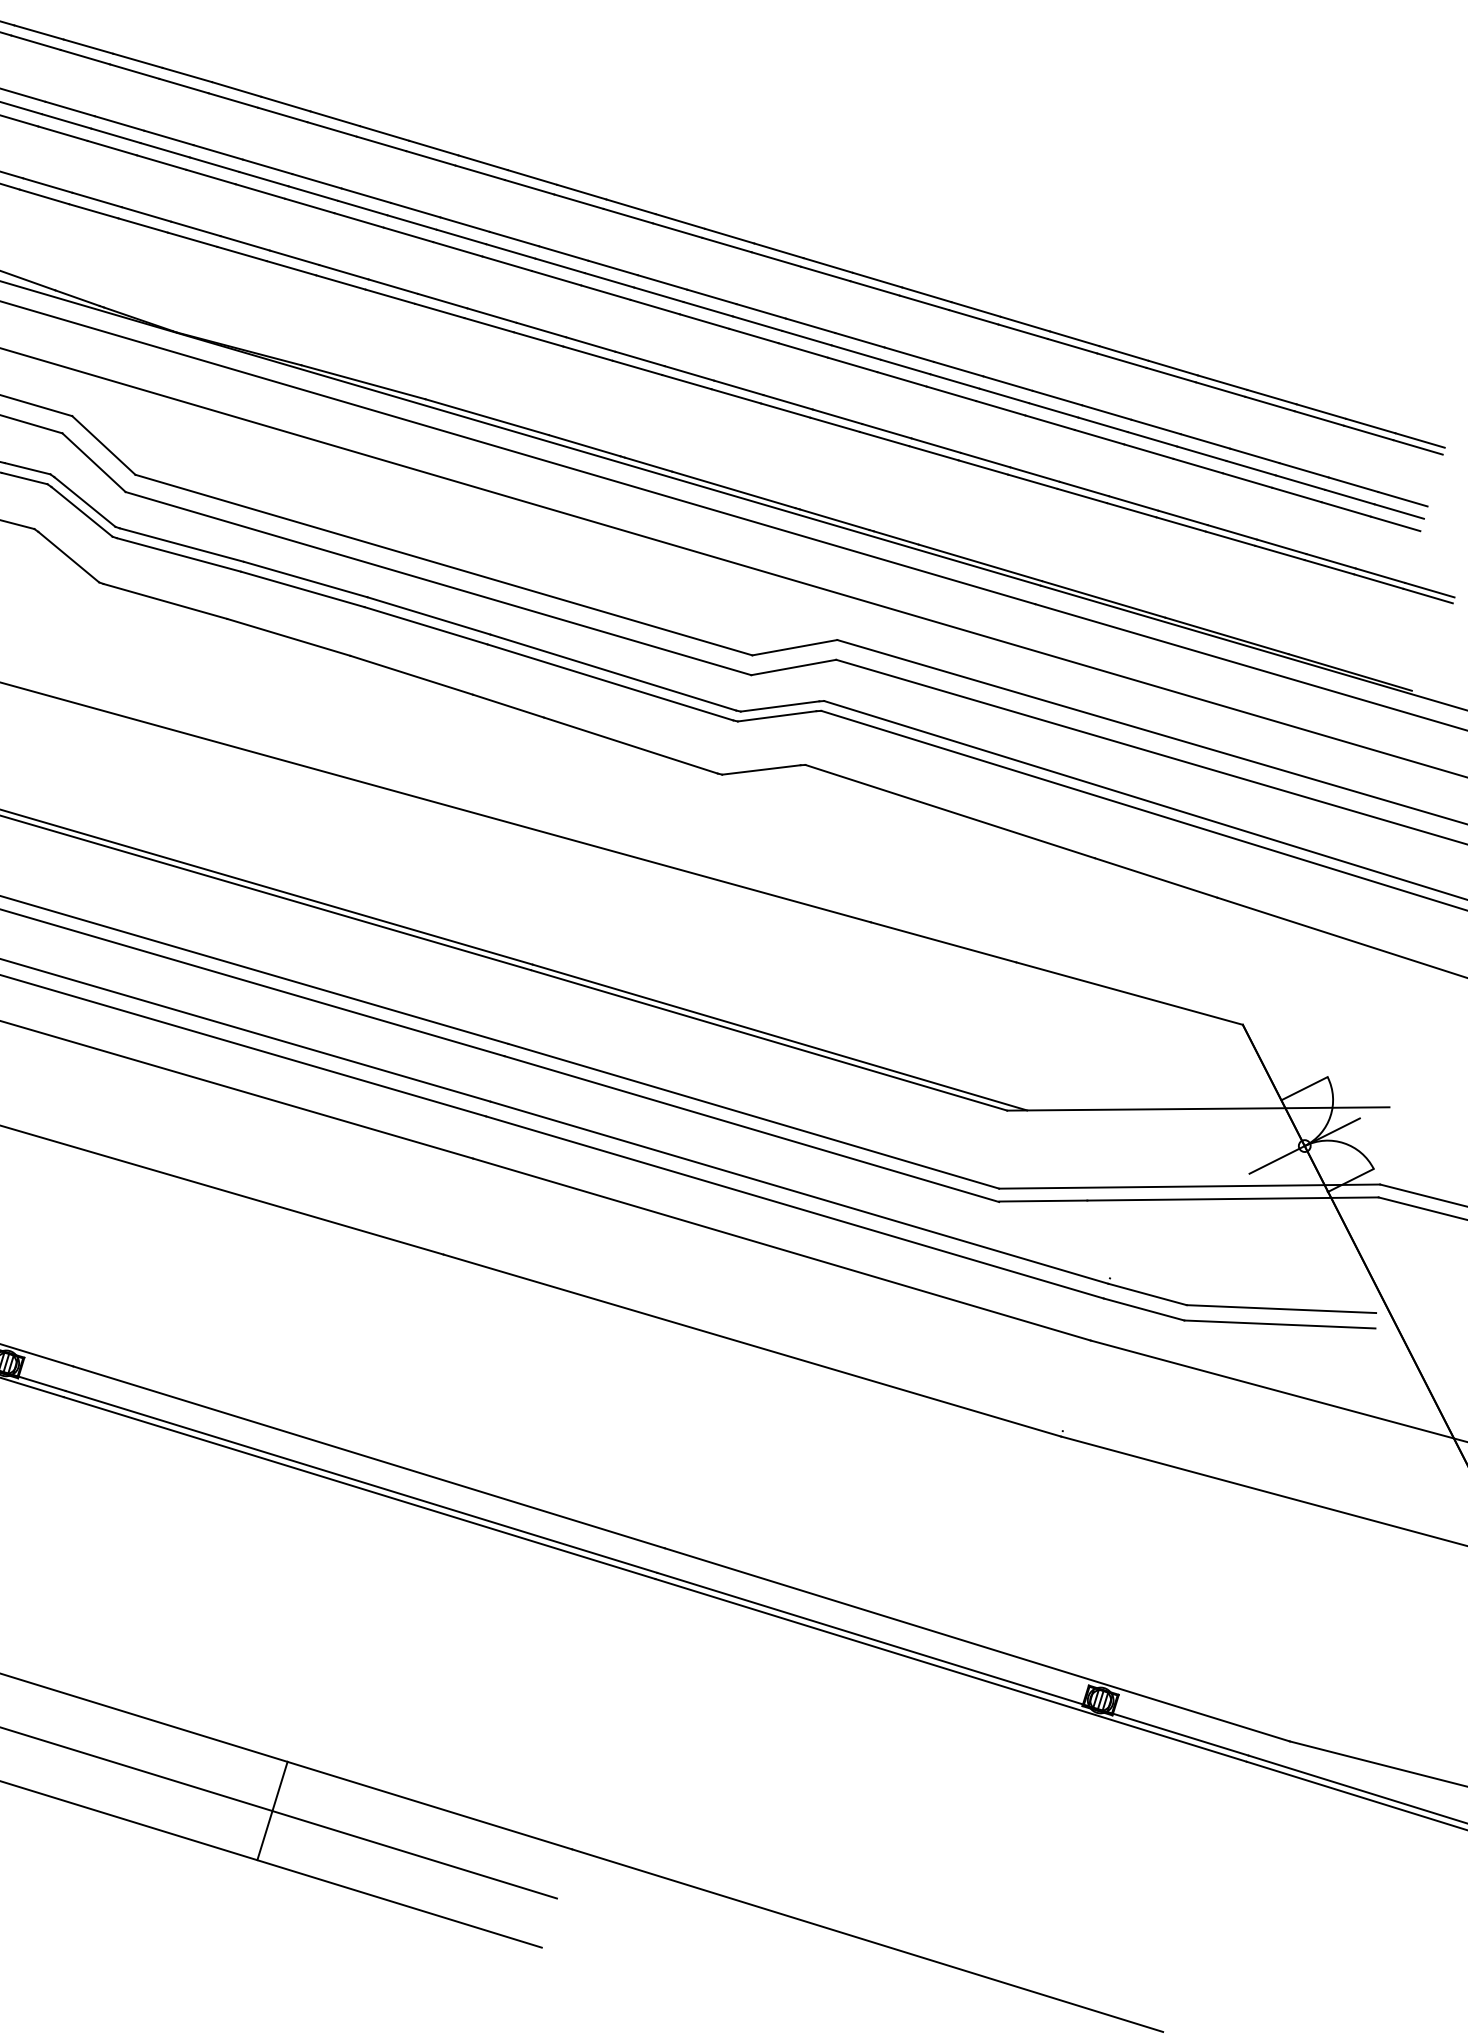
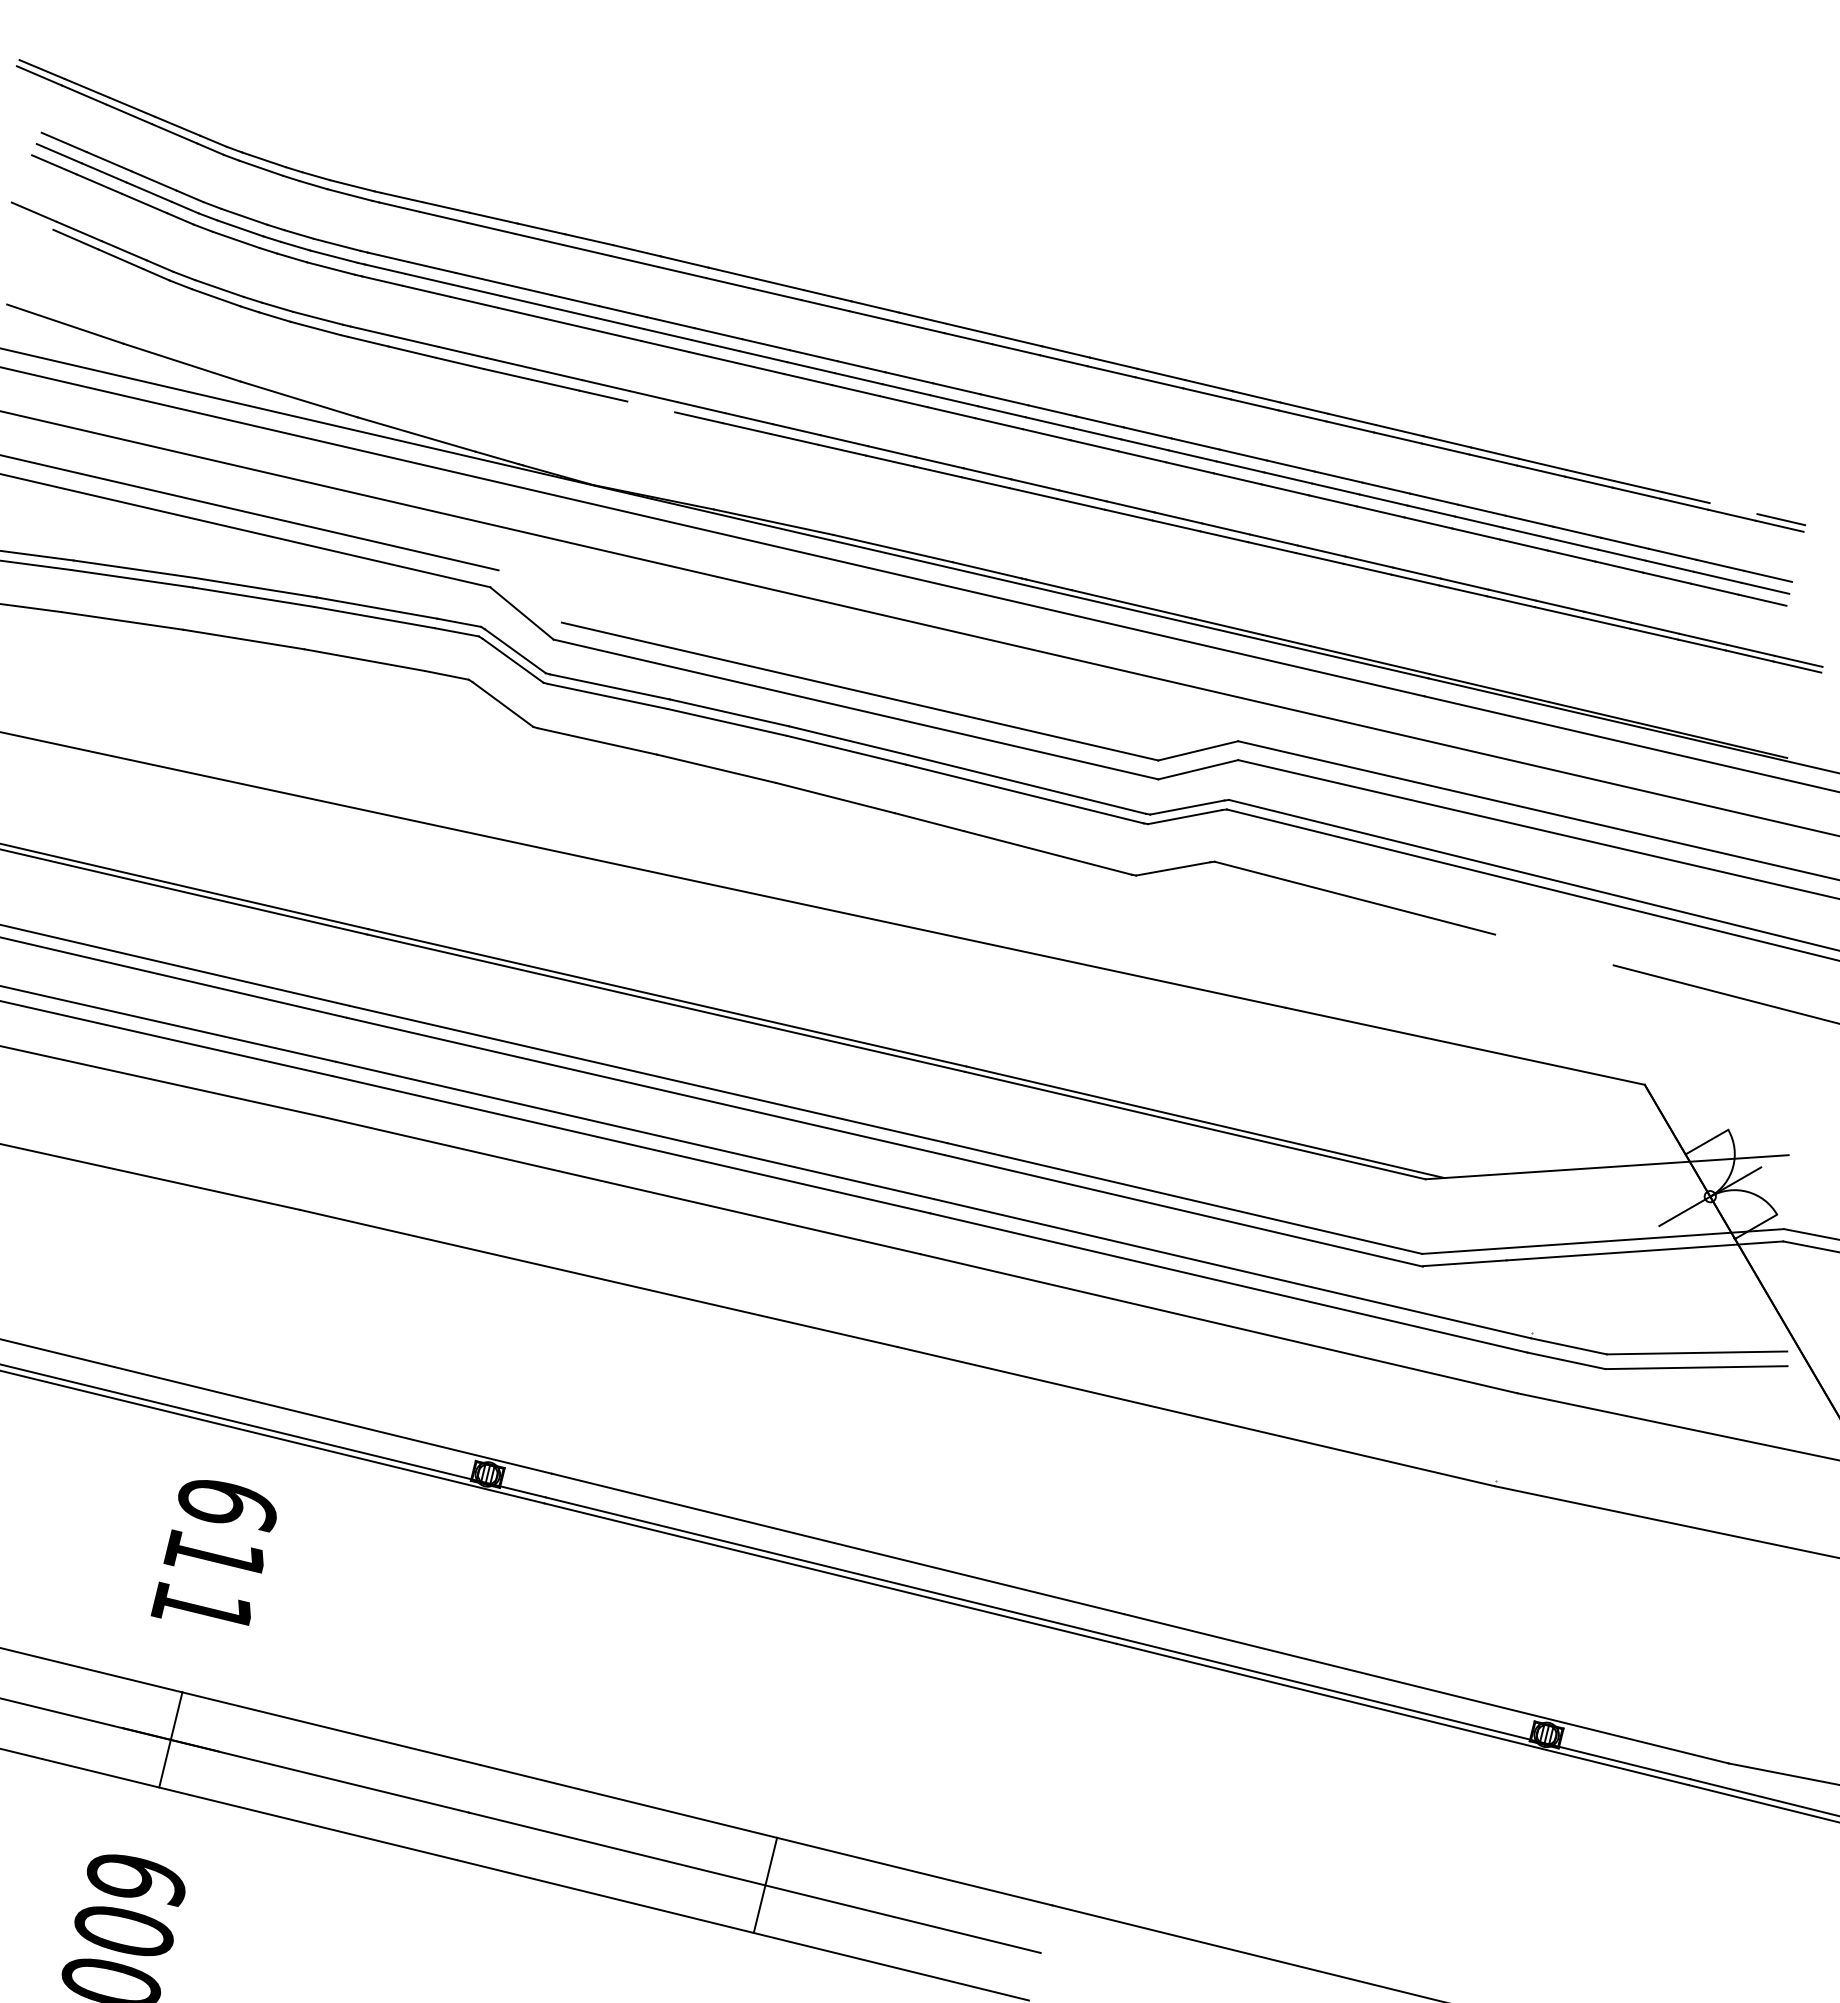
line: (242, 253) -> (651, 406), removed
line: (1370, 425) -> (1733, 508), removed
line: (103, 445) -> (529, 596), removed
line: (1156, 877) -> (1554, 949), removed

